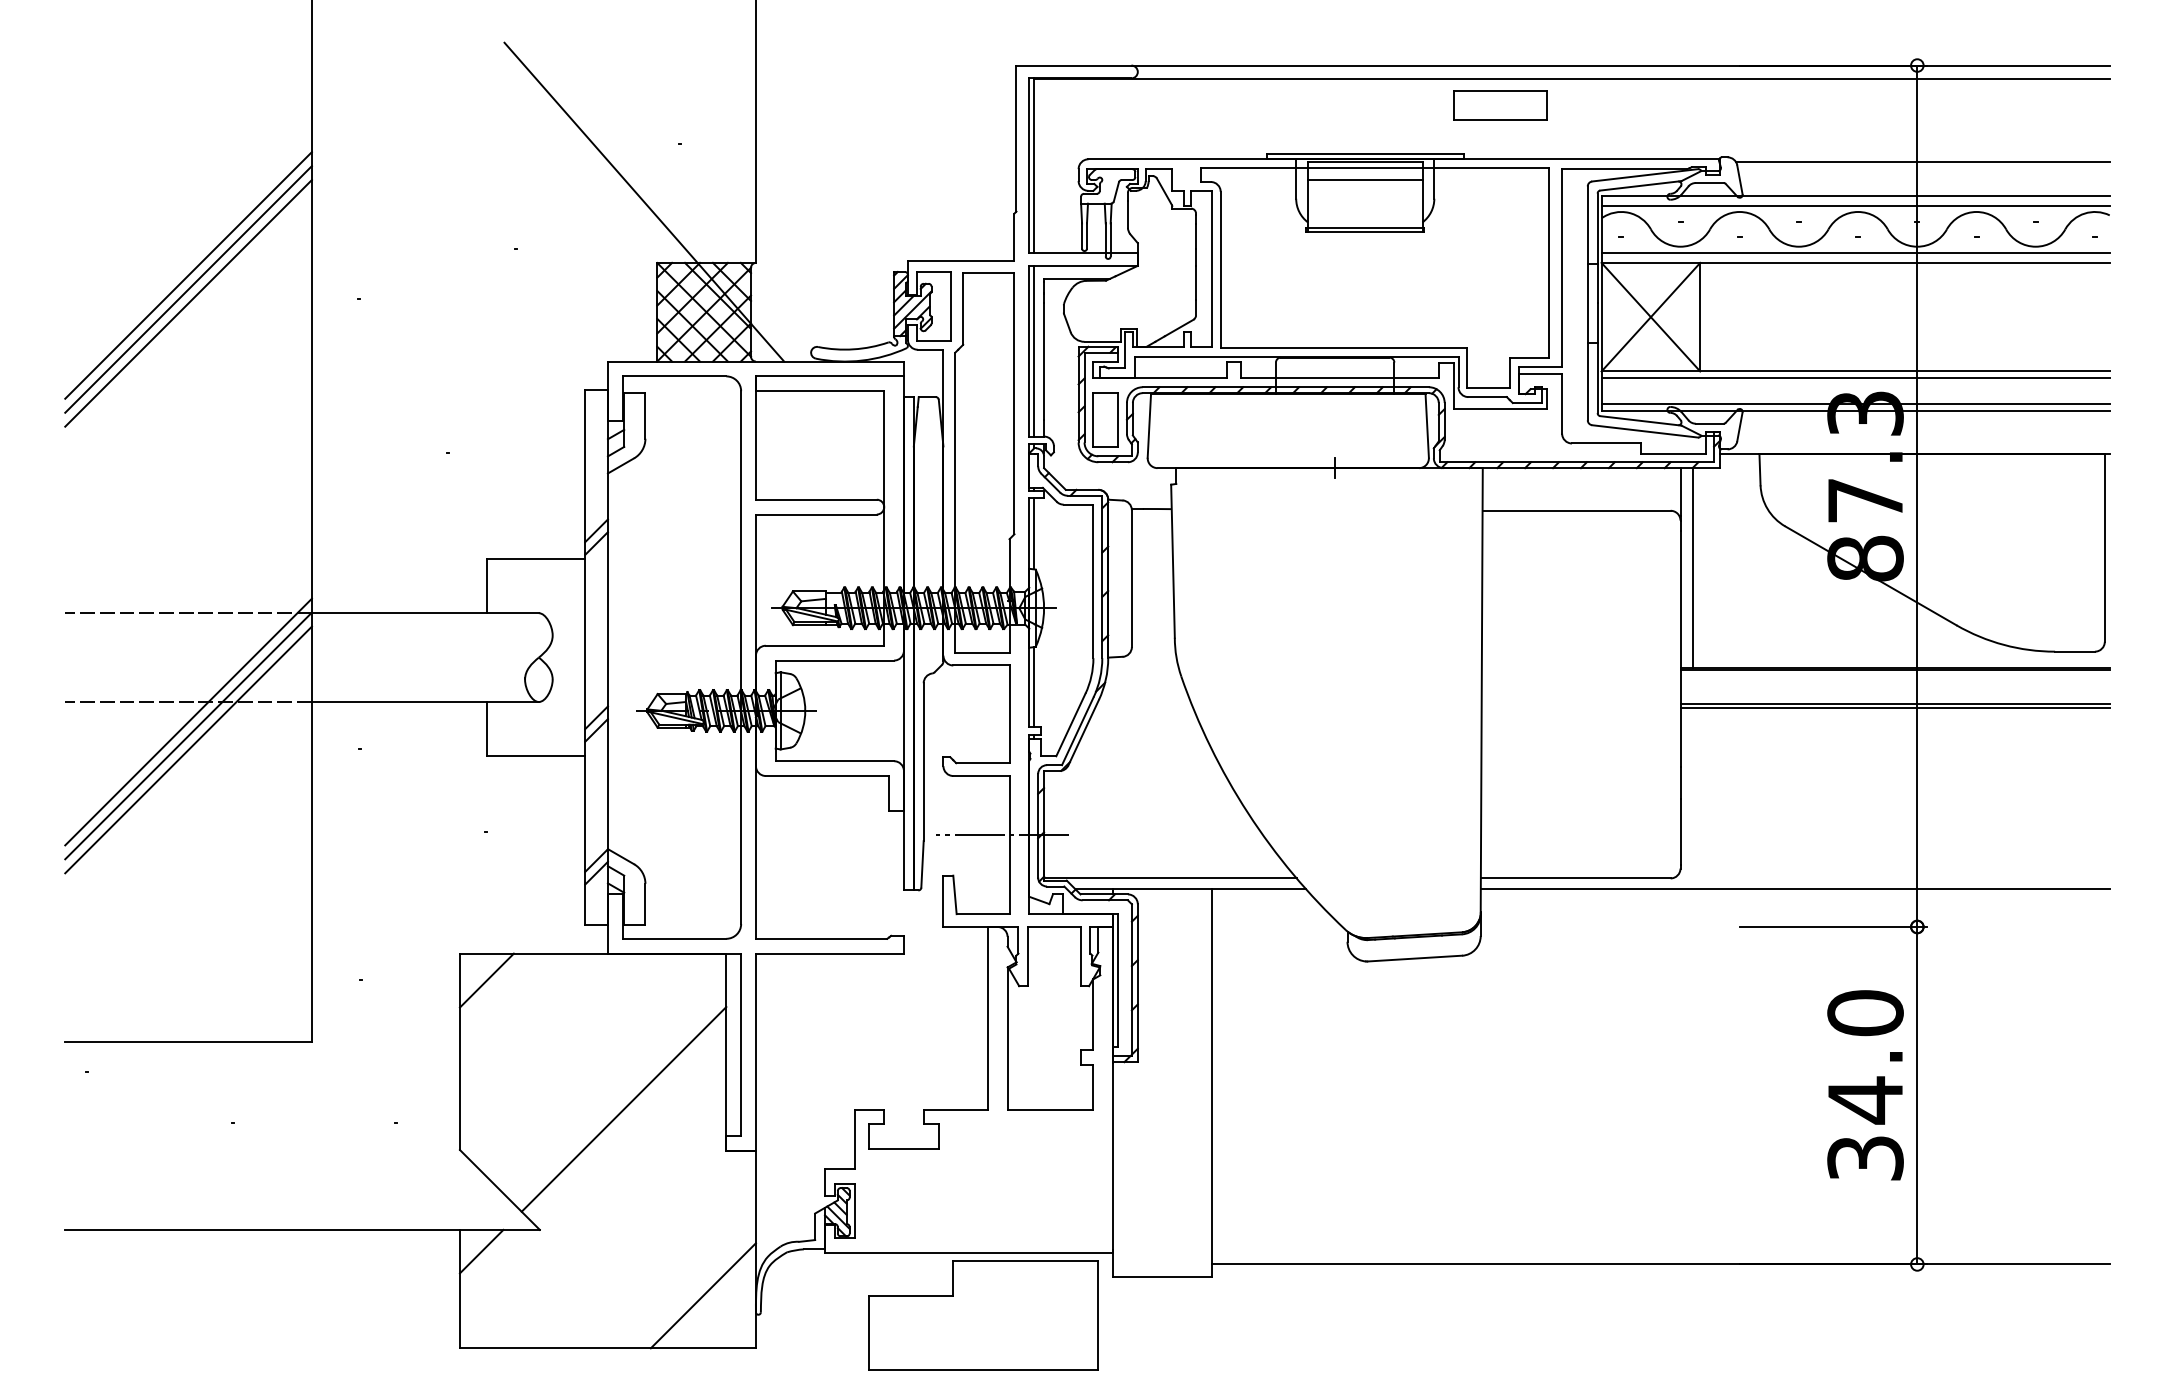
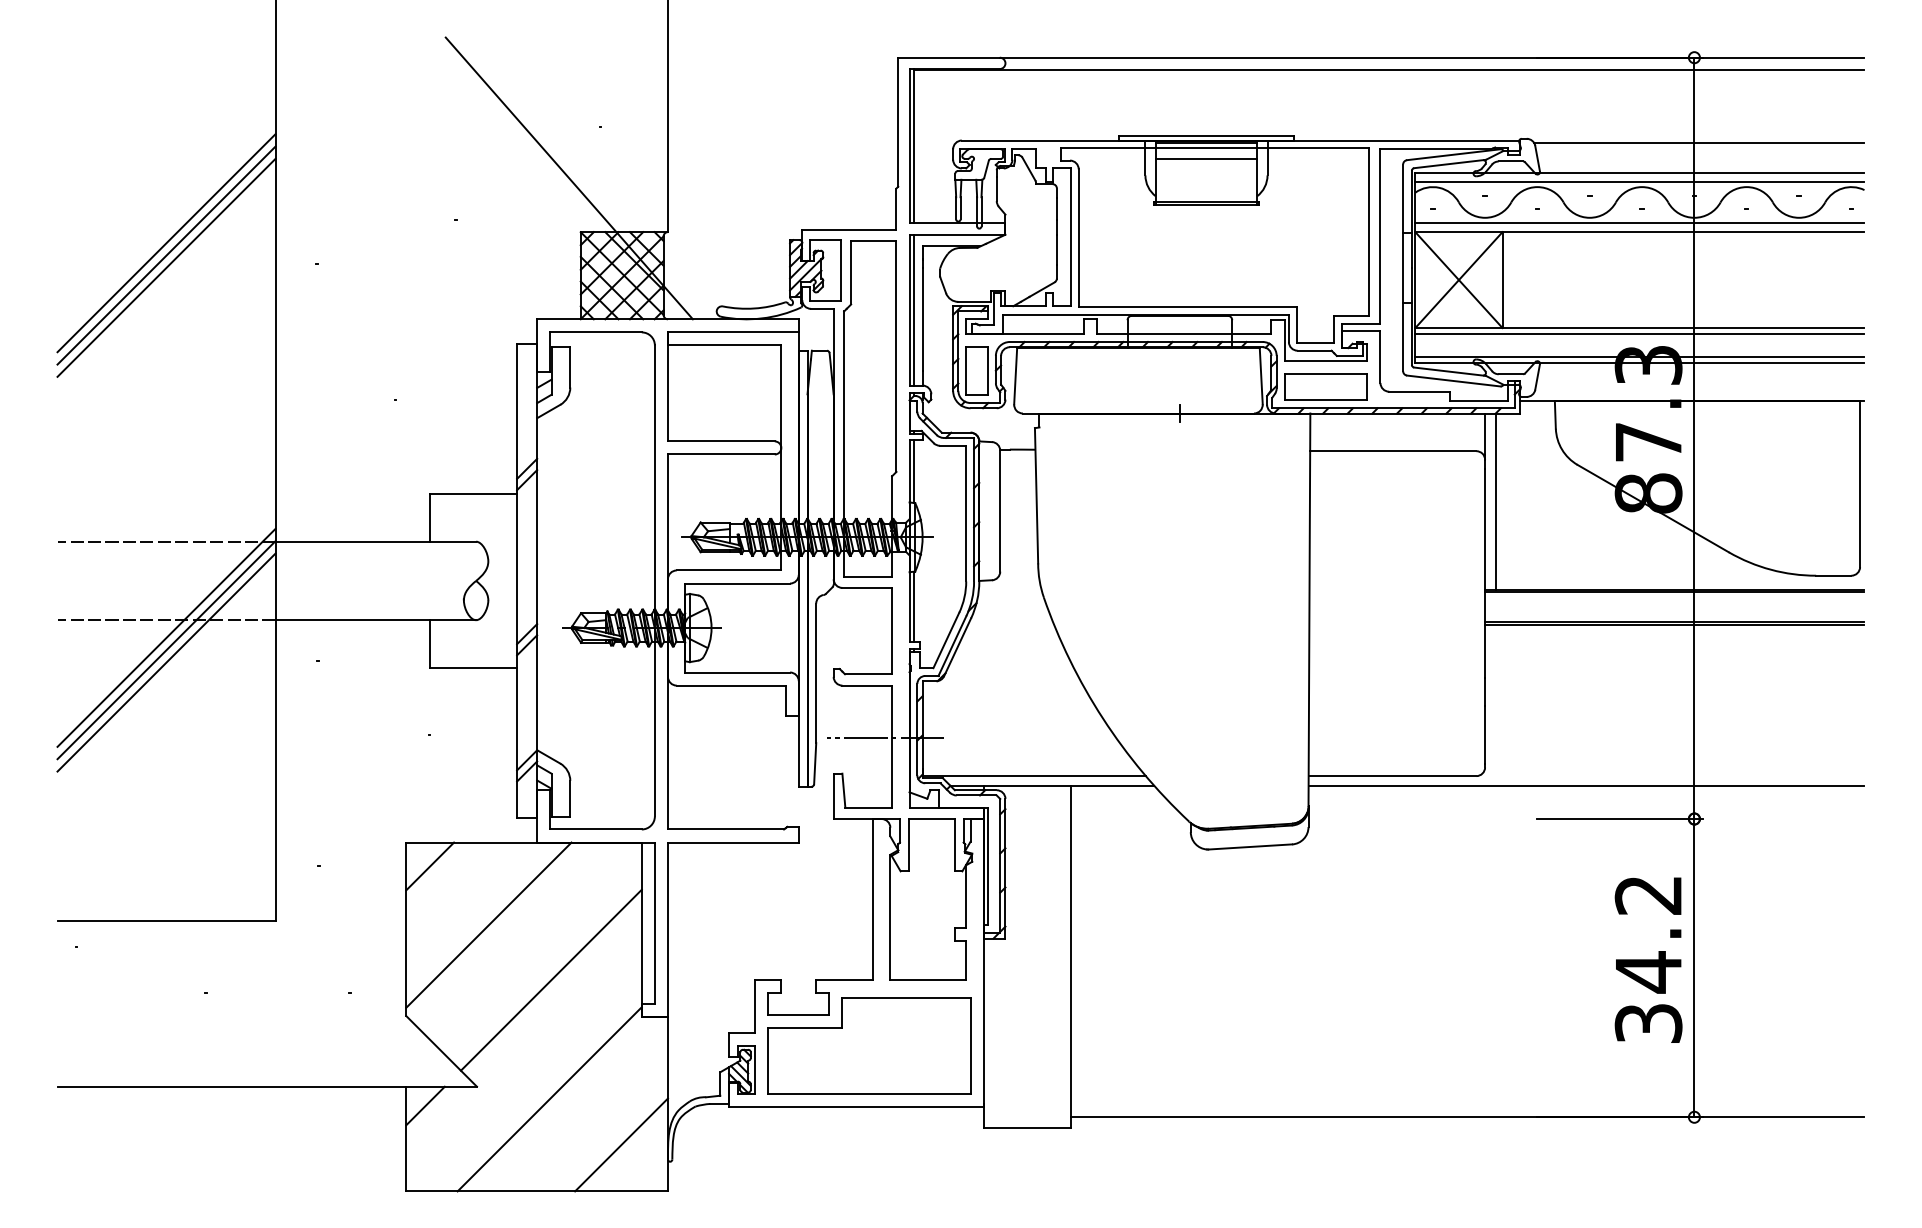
part: (1500, 105) -> (1326, 387), moved
text: (1865, 1013) -> (1648, 895), 34.0 -> 34.2
line: (552, 1046) -> (488, 924), added
line: (621, 1243) -> (549, 1098), added
part: (983, 1315) -> (869, 1045), moved

